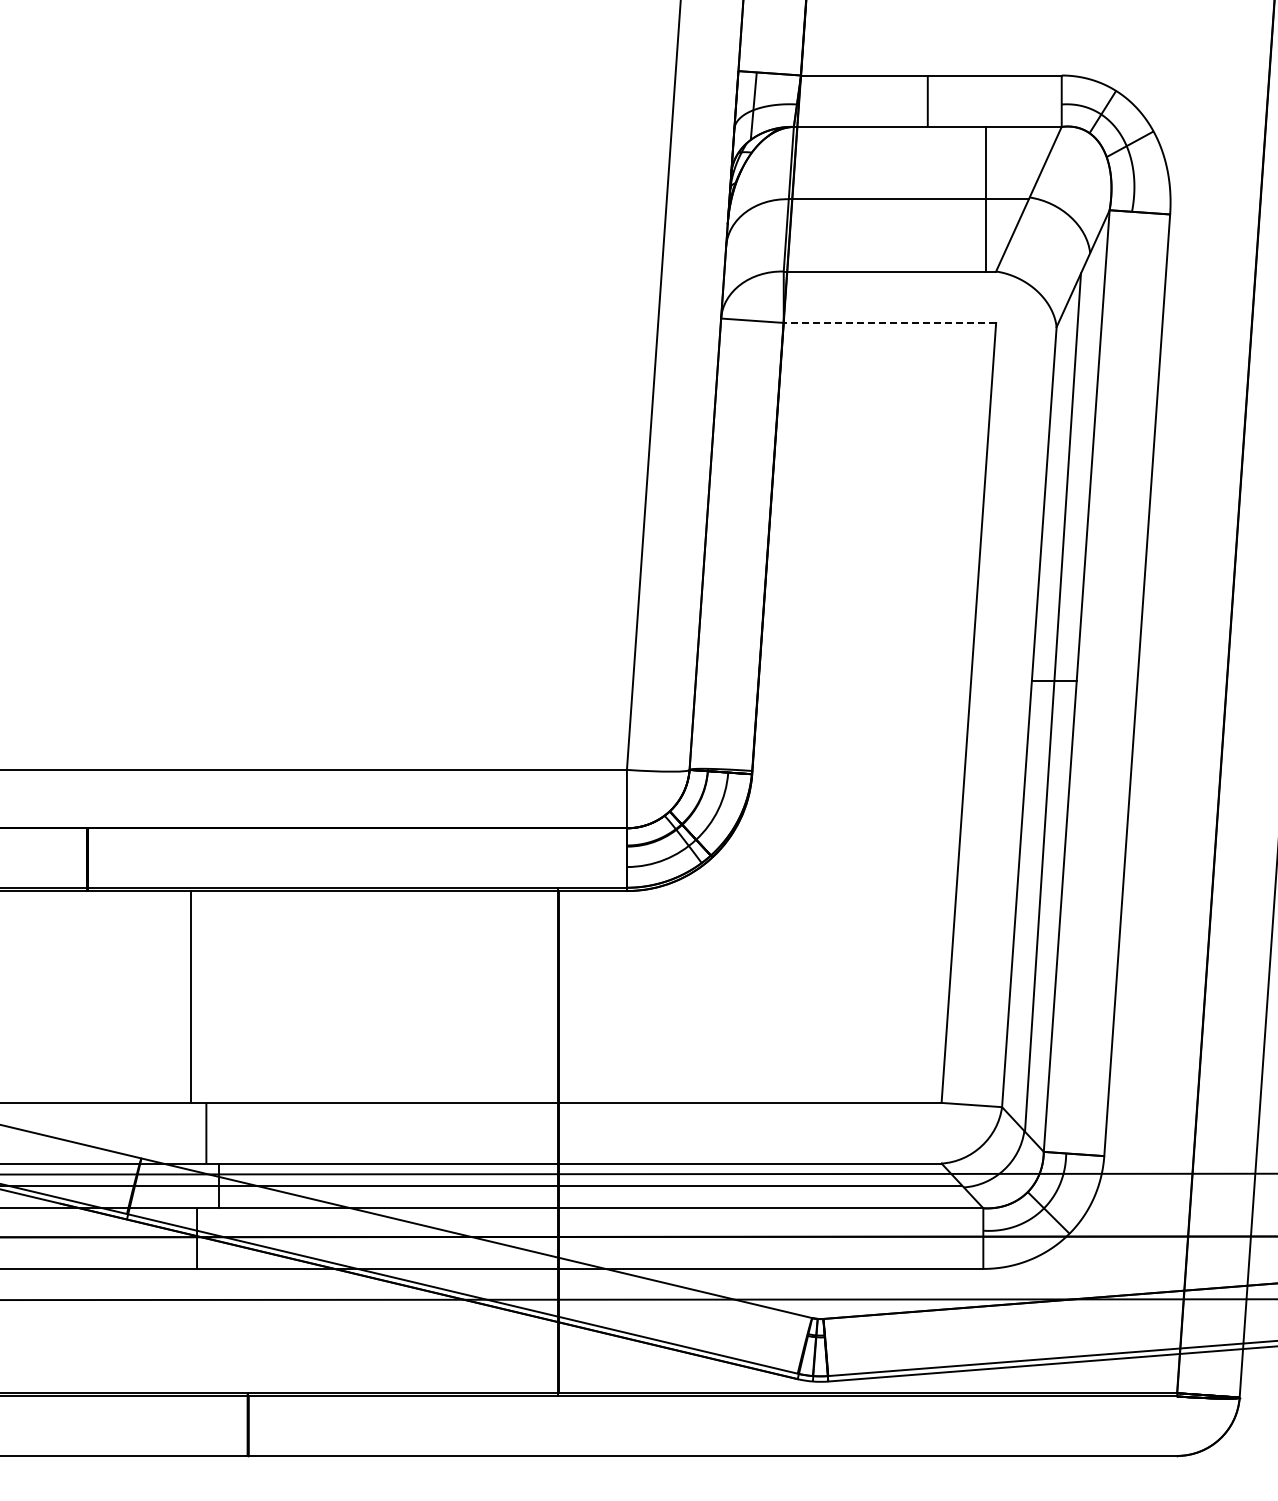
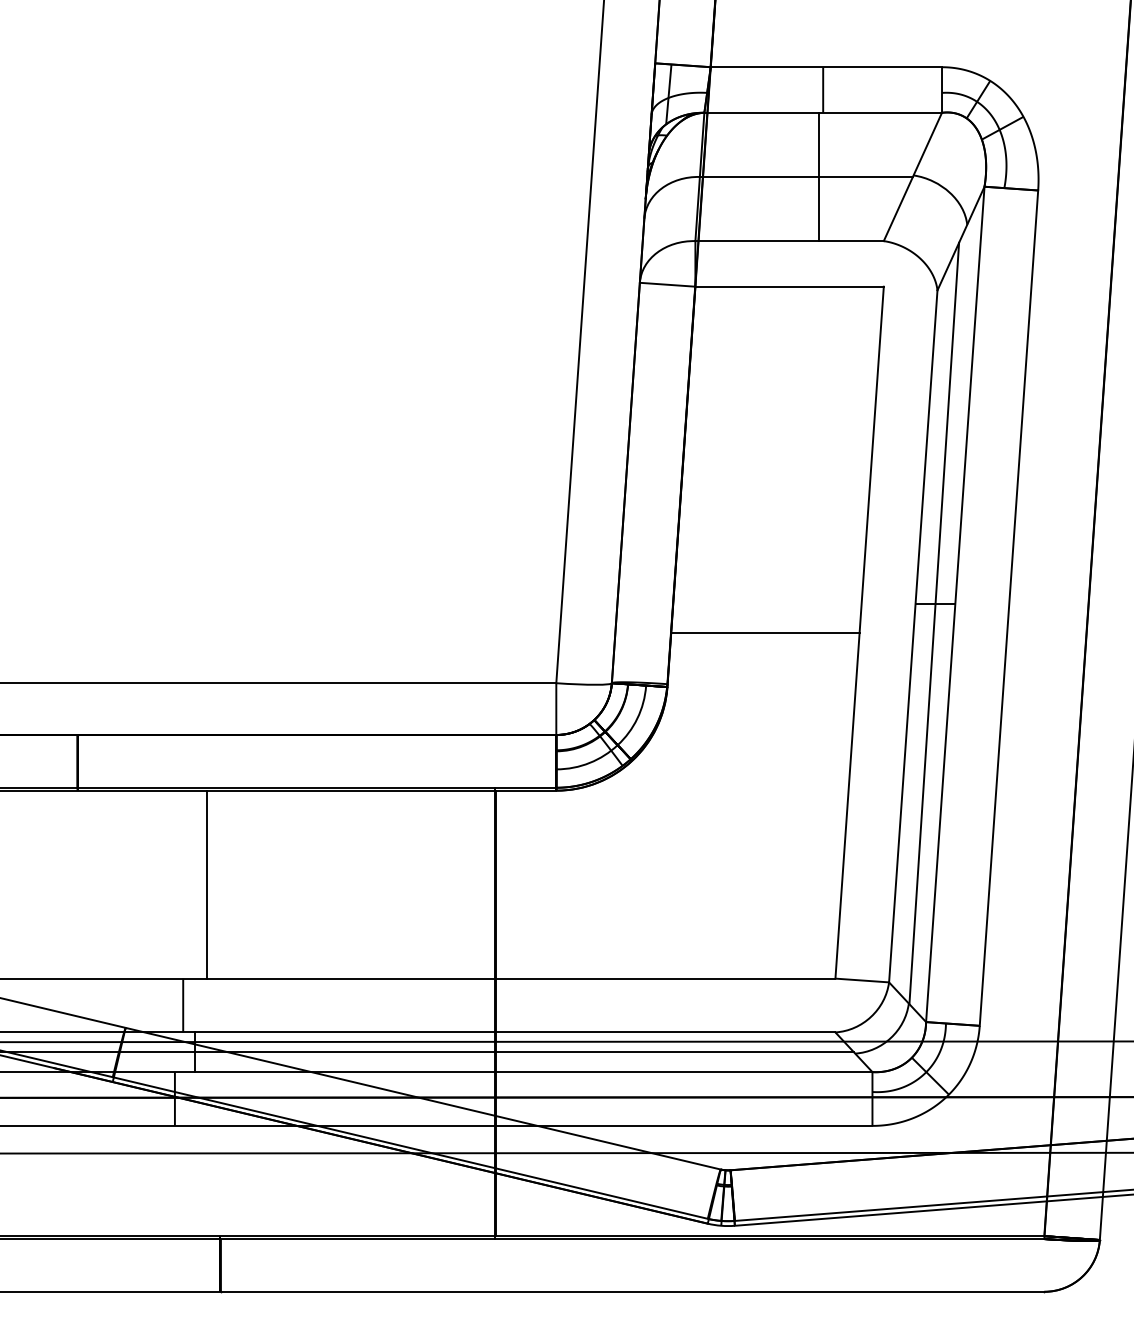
line: (985, 198) -> (818, 176), moved
line: (889, 322) -> (789, 286), dashed -> solid
line: (862, 712) -> (765, 632), added
line: (190, 996) -> (207, 884), moved

